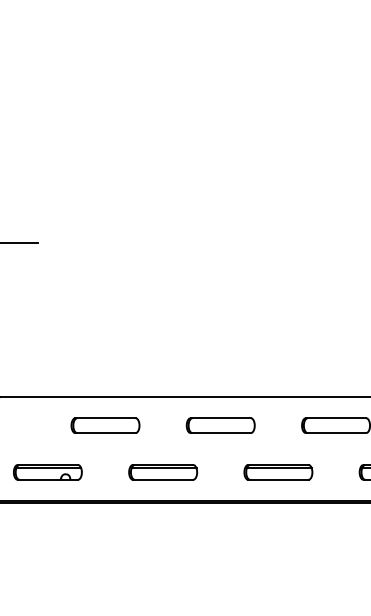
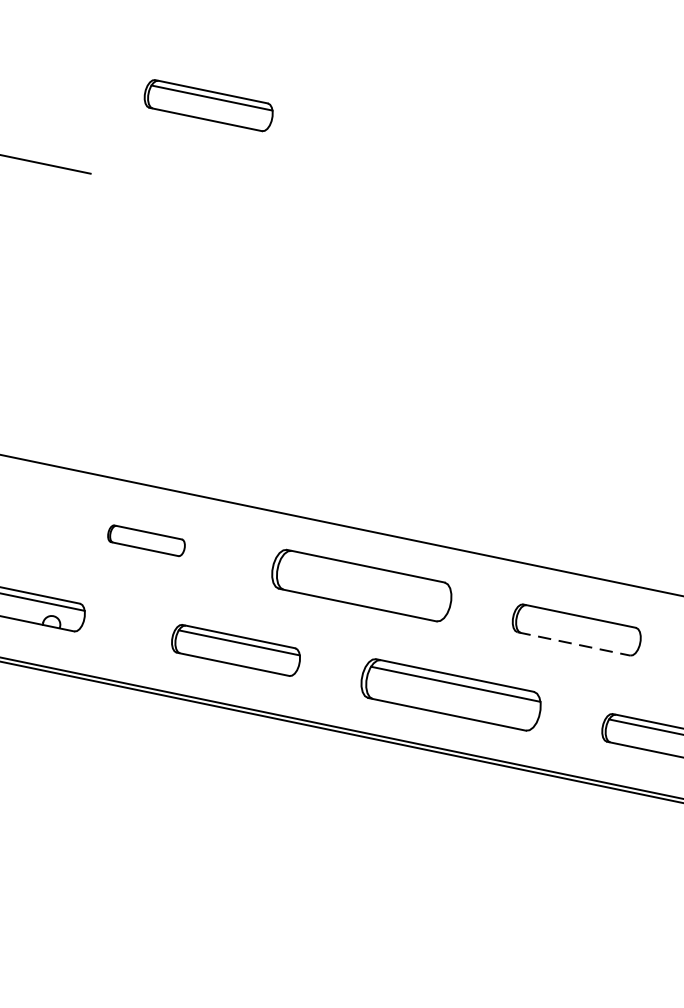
part: (90, 195) -> (207, 105), added
part: (105, 425) -> (146, 540), size x0.6
part: (220, 425) -> (361, 585), size x1.4
line: (336, 433) -> (574, 644), solid -> dashed
part: (278, 472) -> (451, 695), size x1.4

